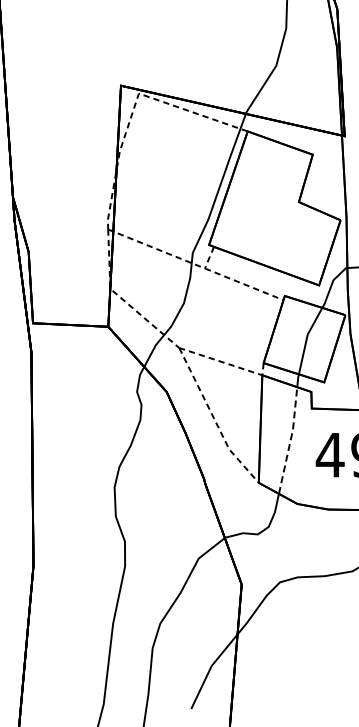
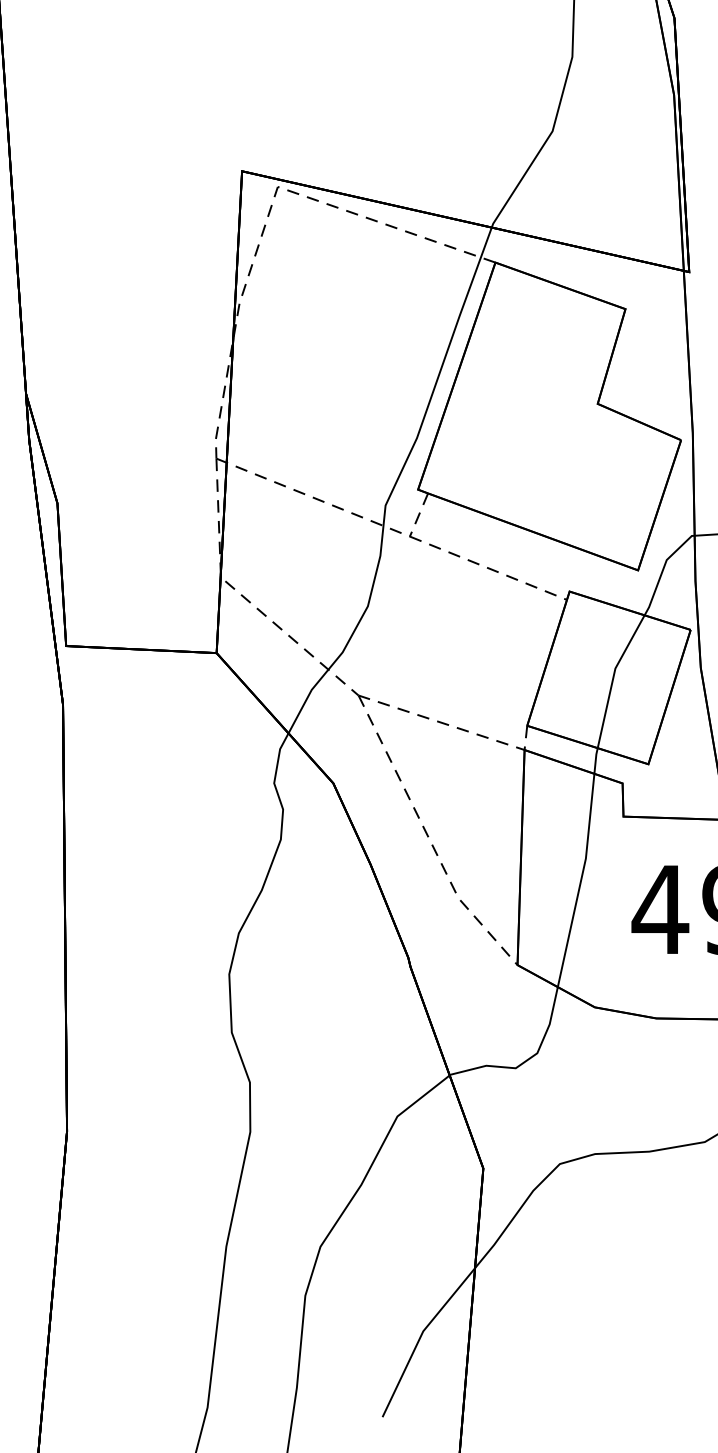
line: (290, 440) -> (580, 880), dashed -> solid

